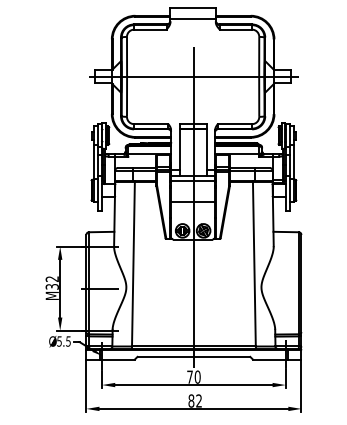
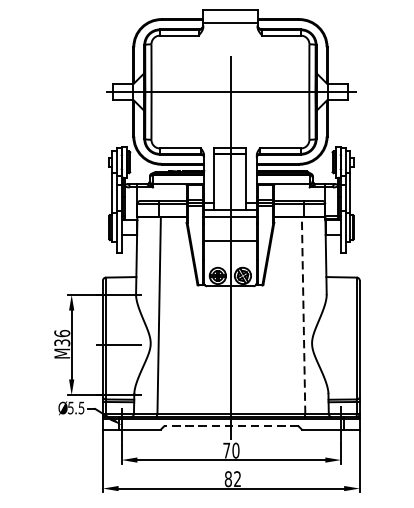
line: (254, 263) -> (303, 314), solid -> dashed
text: (51, 279) -> (61, 334), M32 -> M36
line: (193, 356) -> (230, 425), solid -> dashed

